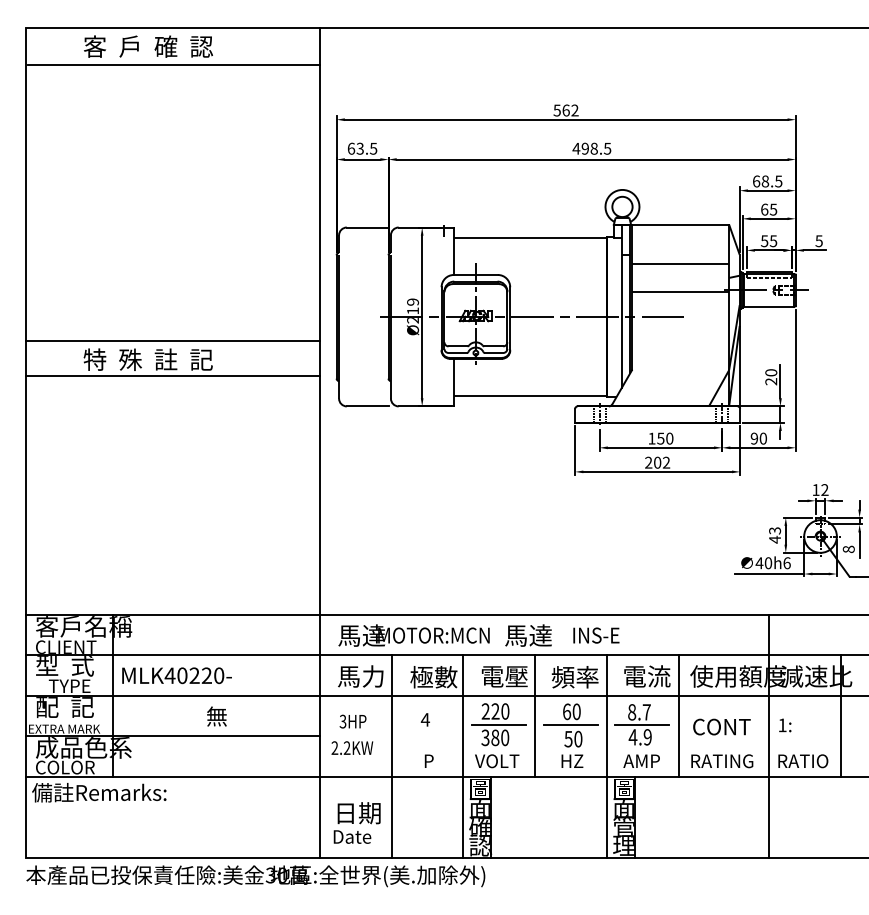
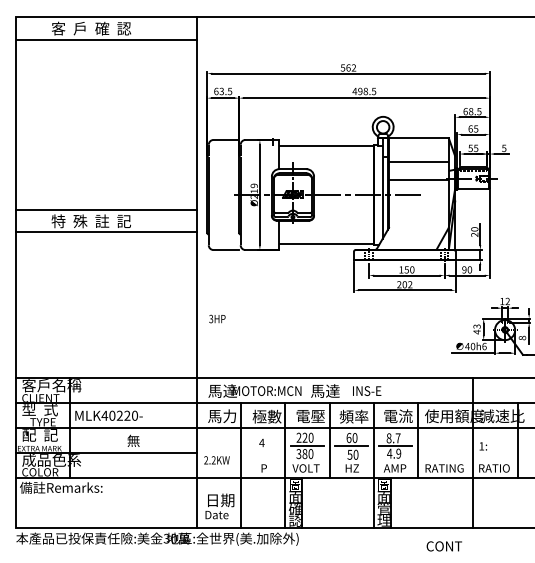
text: (353, 720) -> (217, 318), moved
text: (720, 727) -> (443, 546), moved

